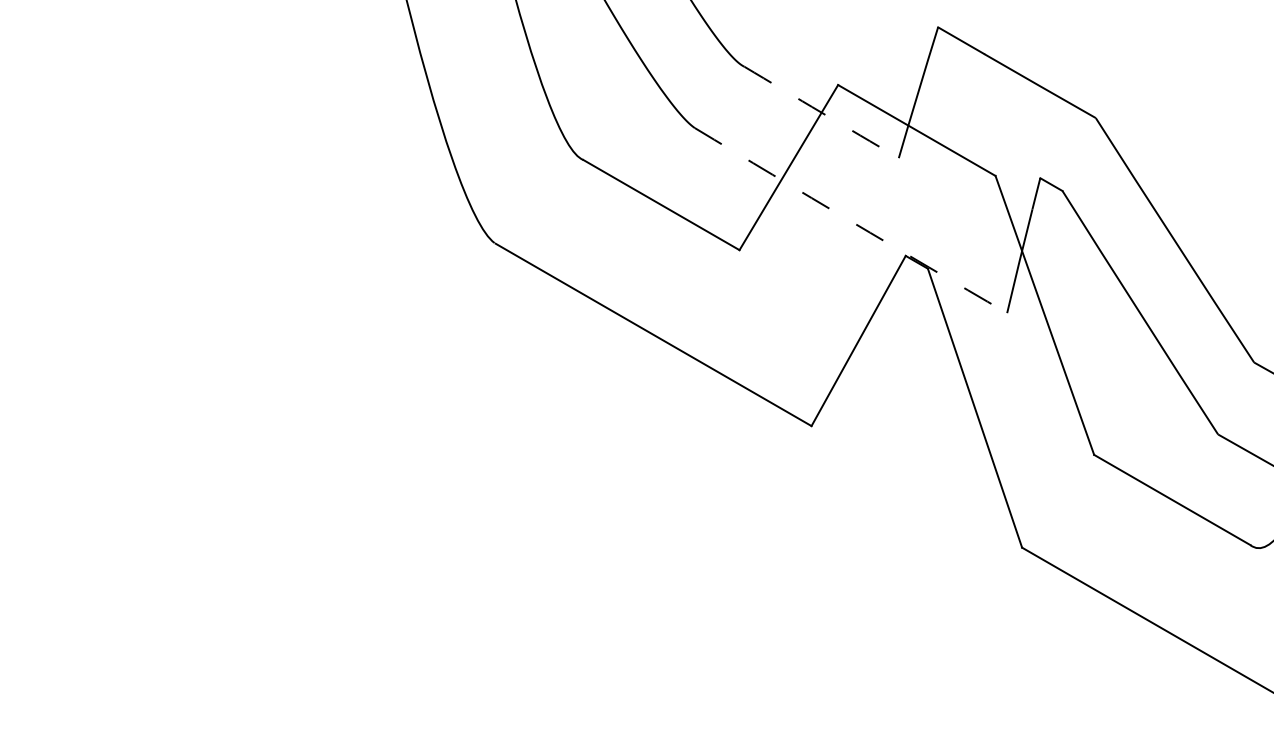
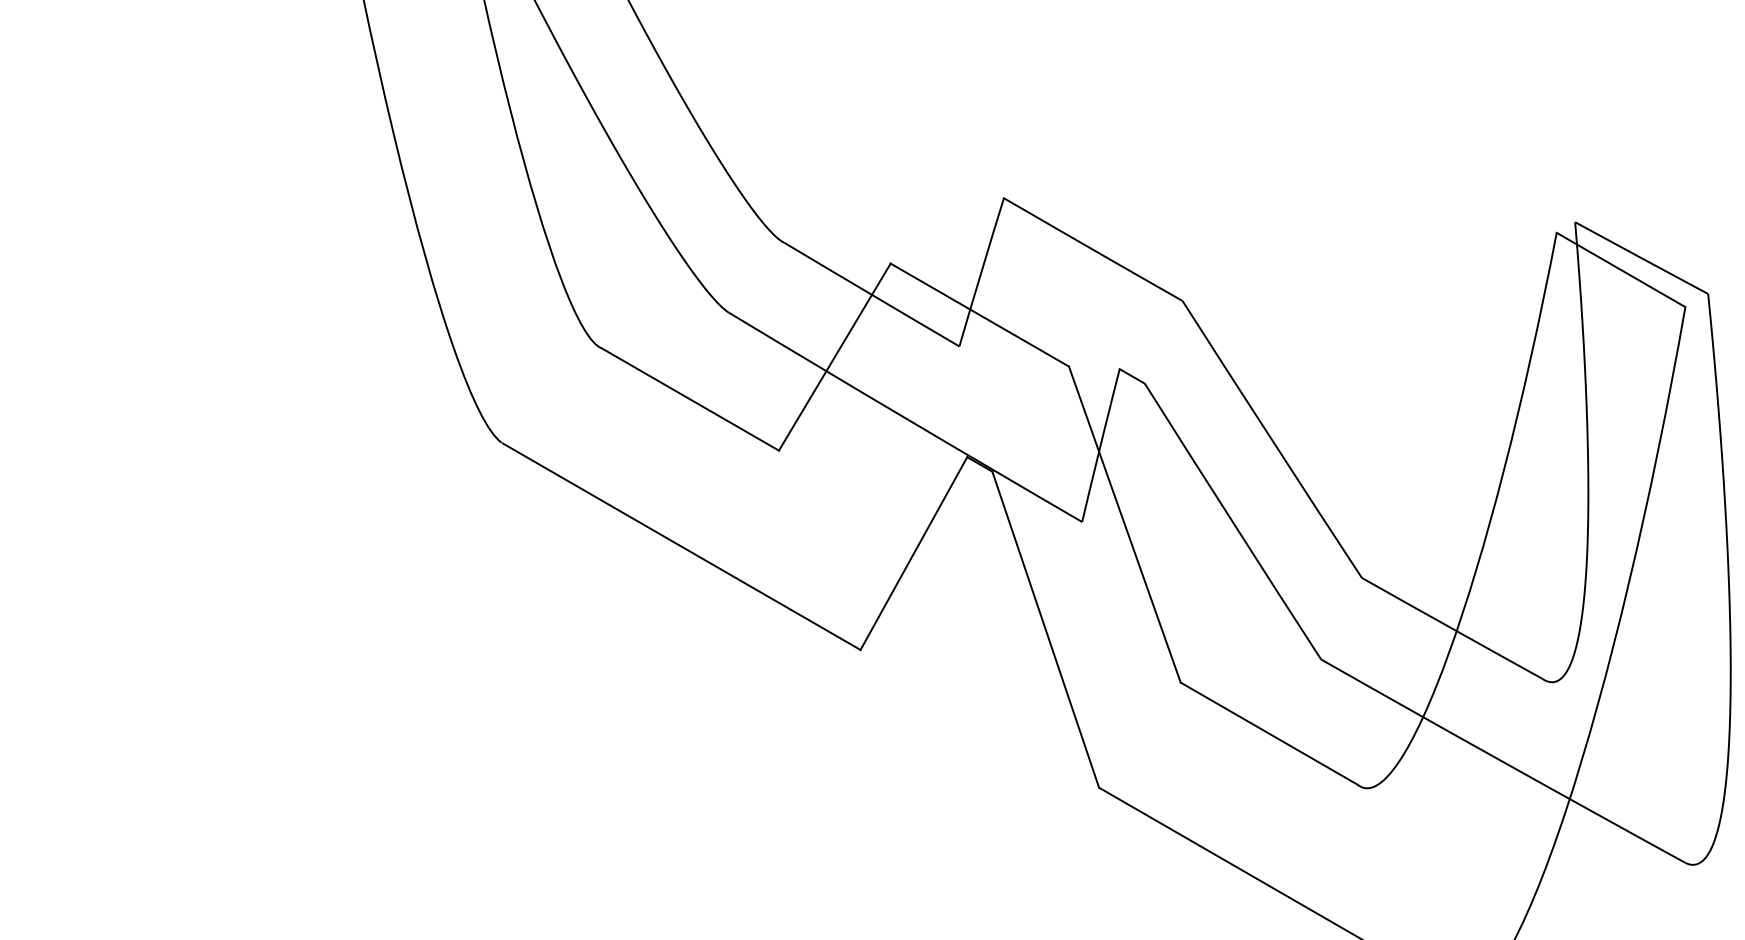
arc: (821, 112) -> (871, 294), dashed -> solid
arc: (850, 220) -> (904, 417), dashed -> solid

